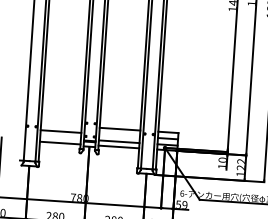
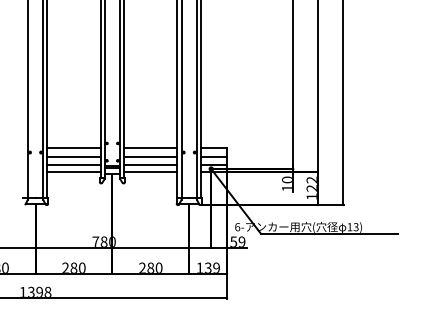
line: (61, 125) -> (73, 148), added
line: (119, 135) -> (150, 156), added
line: (60, 137) -> (73, 164), added

